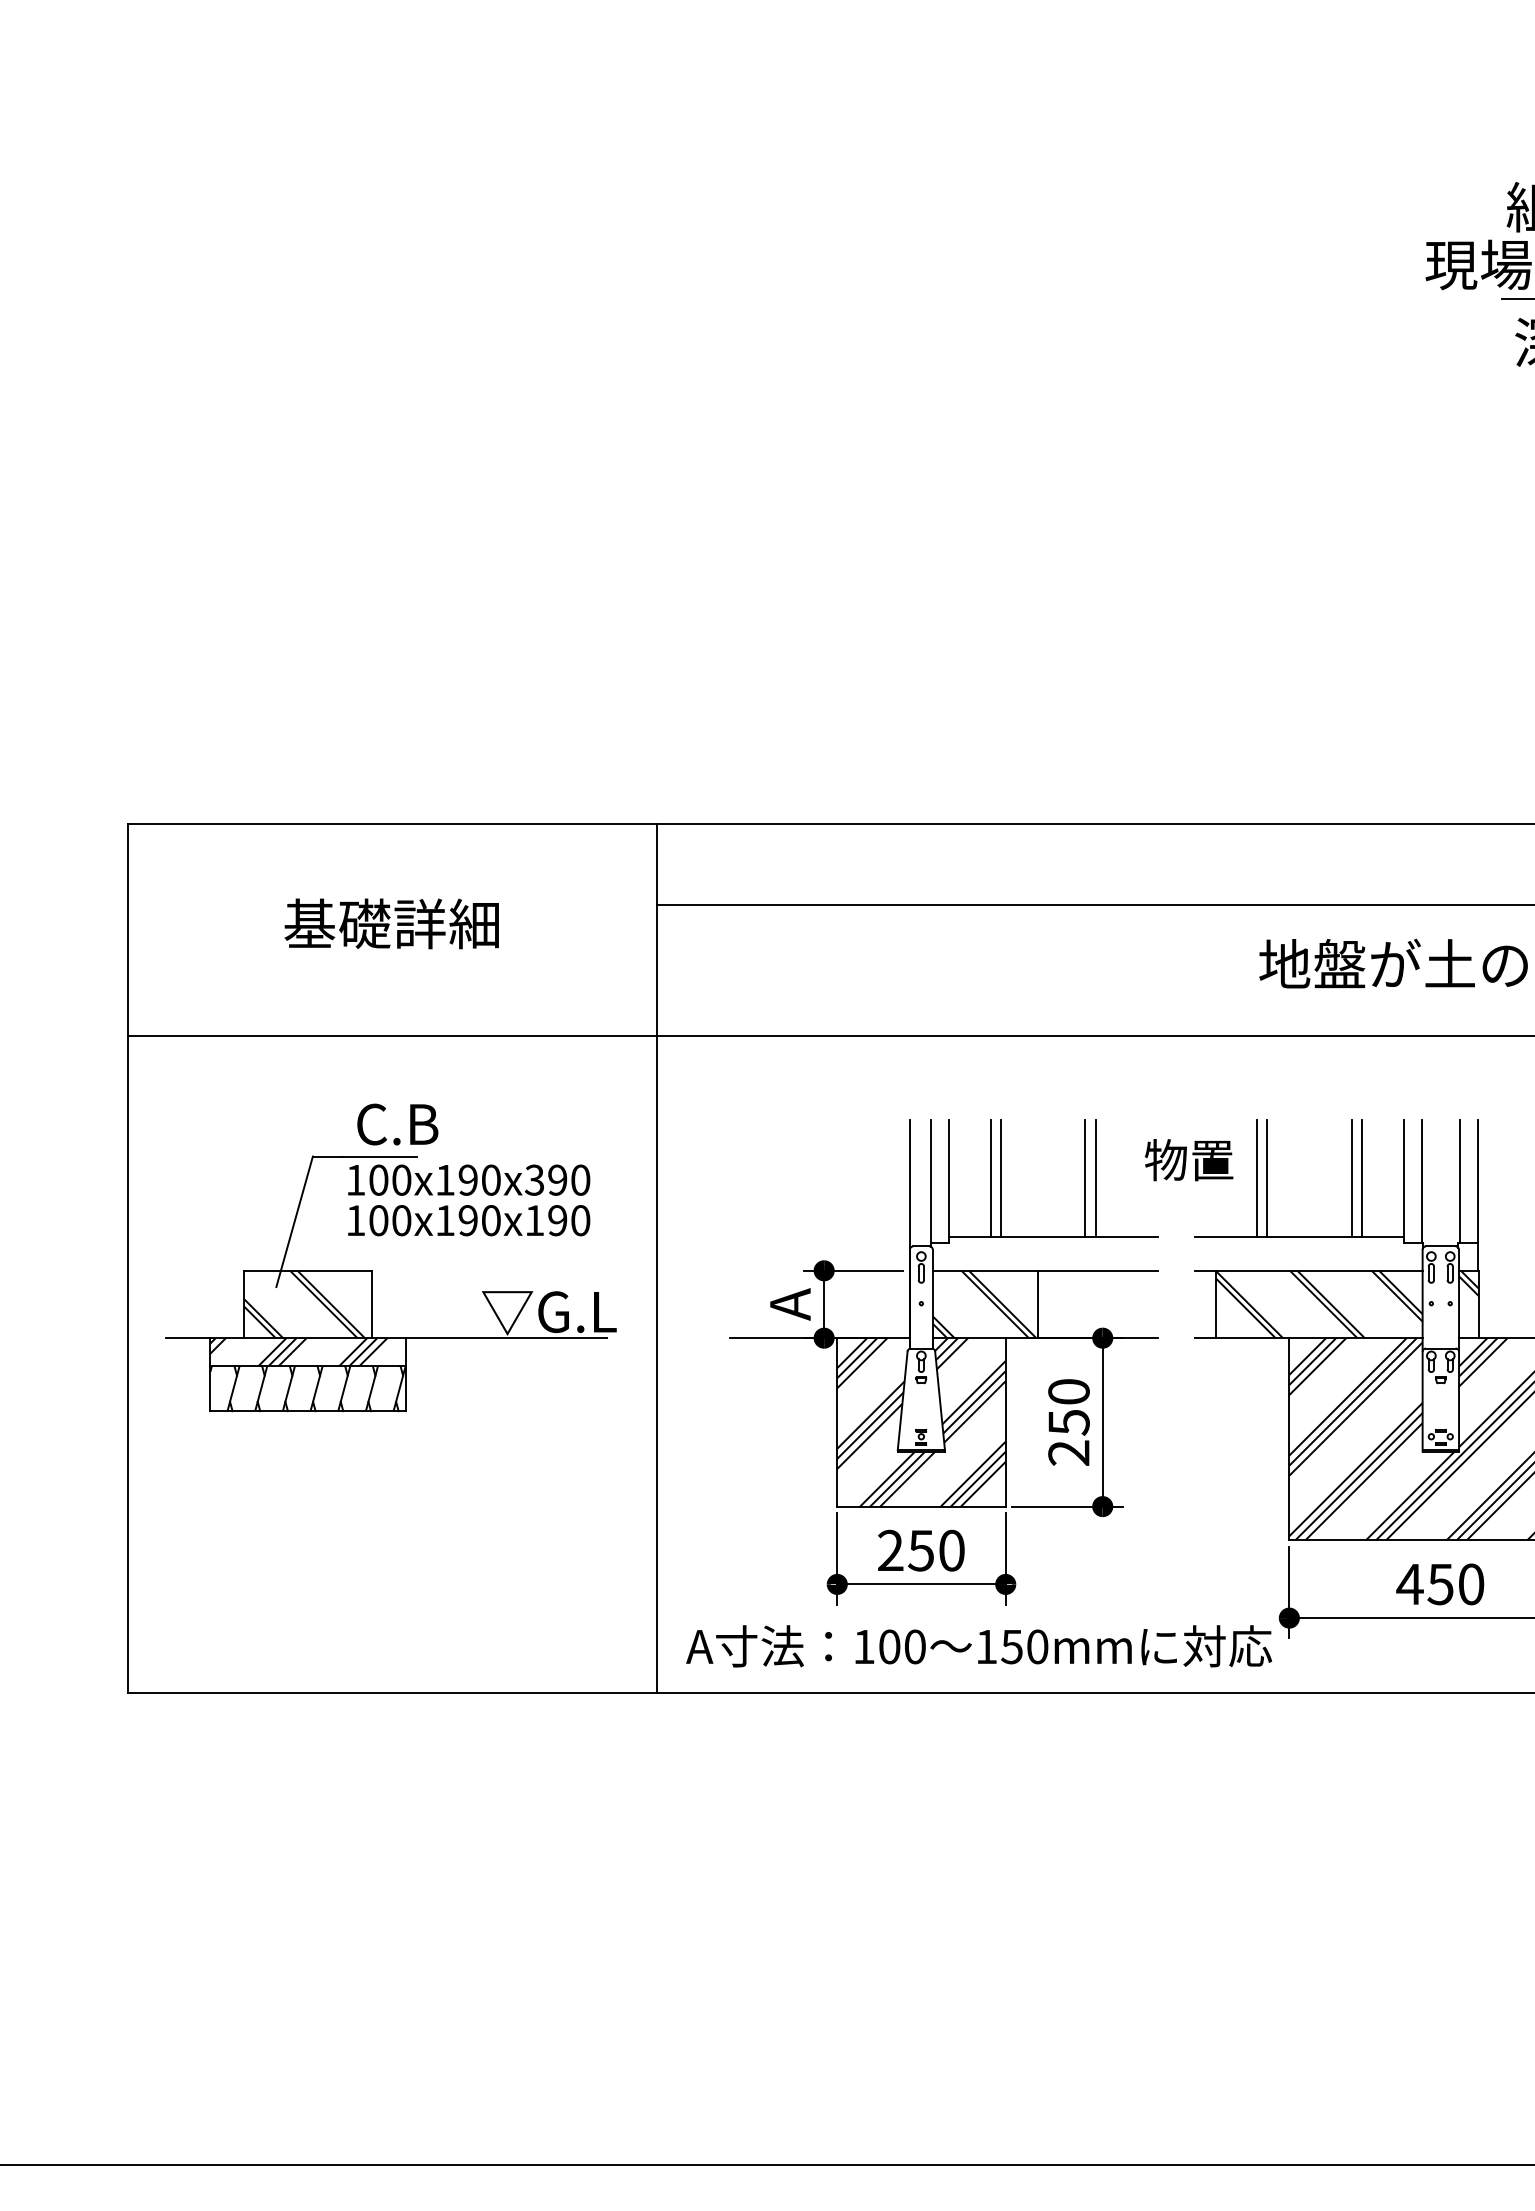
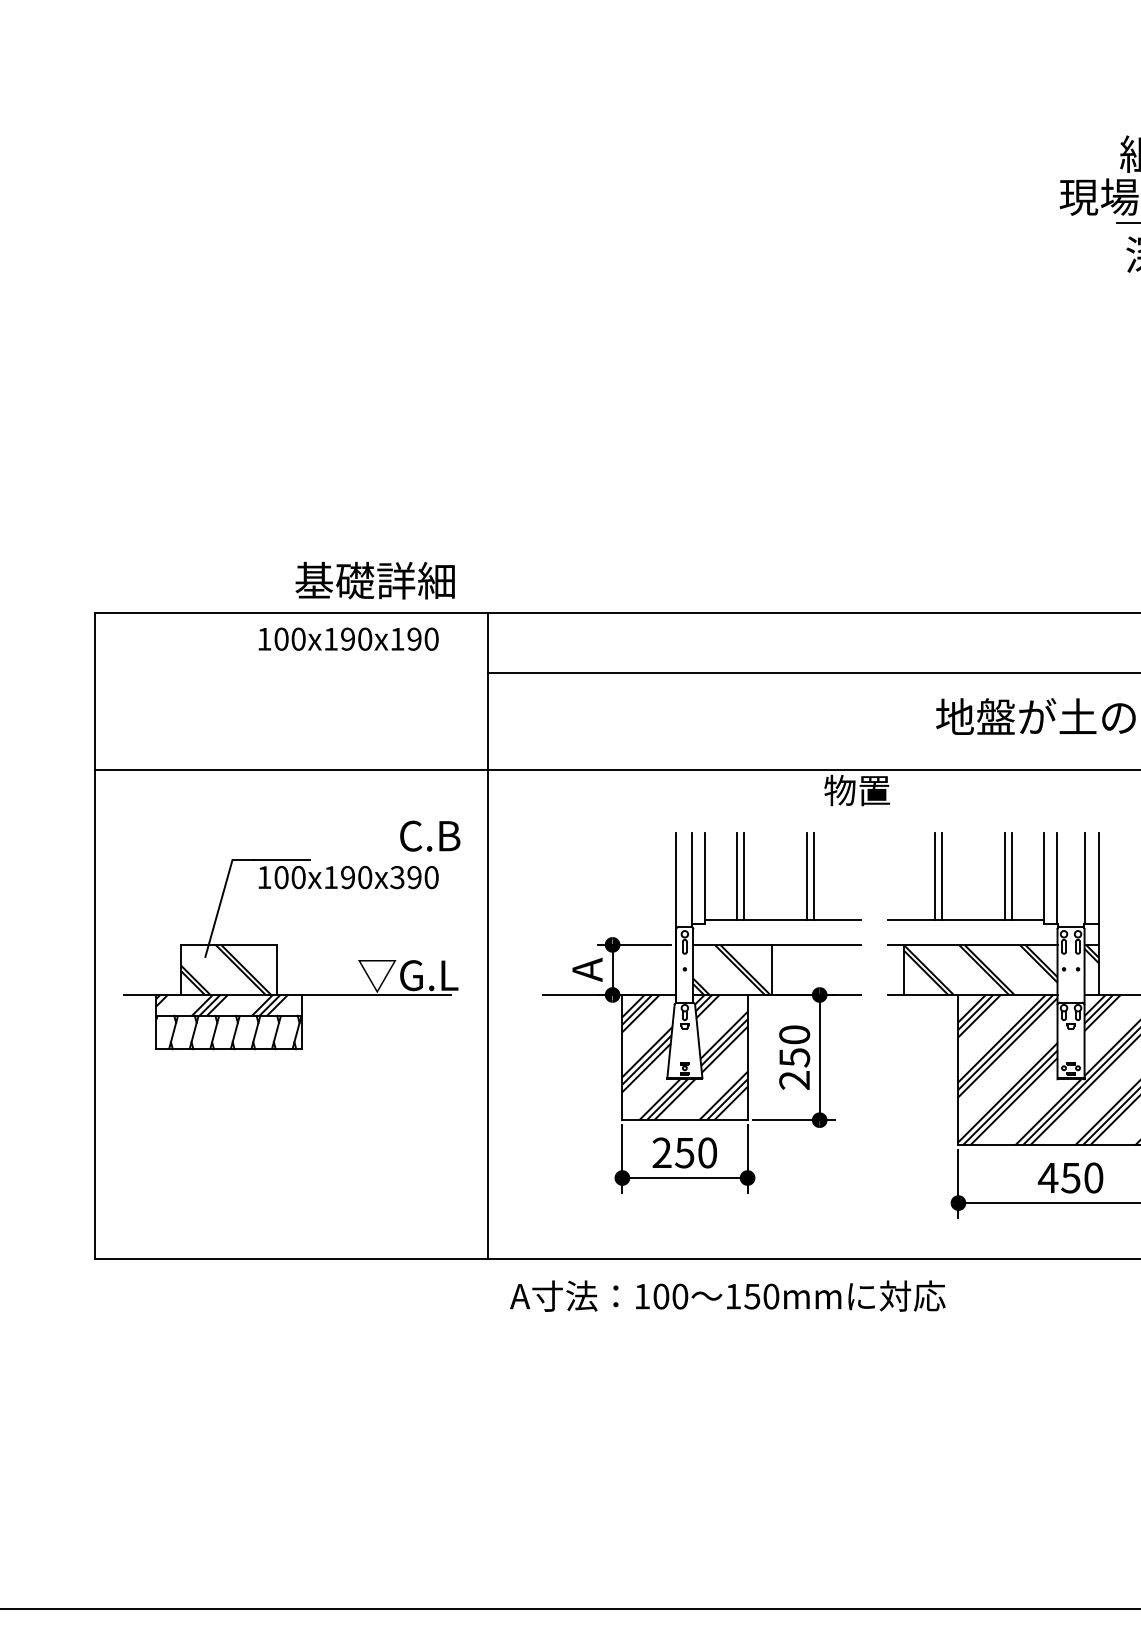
text: (391, 923) -> (374, 580), moved
text: (397, 1124) -> (429, 836), moved
text: (1188, 1160) -> (856, 790), moved
text: (469, 1220) -> (348, 639), moved
text: (979, 1646) -> (728, 1296), moved

